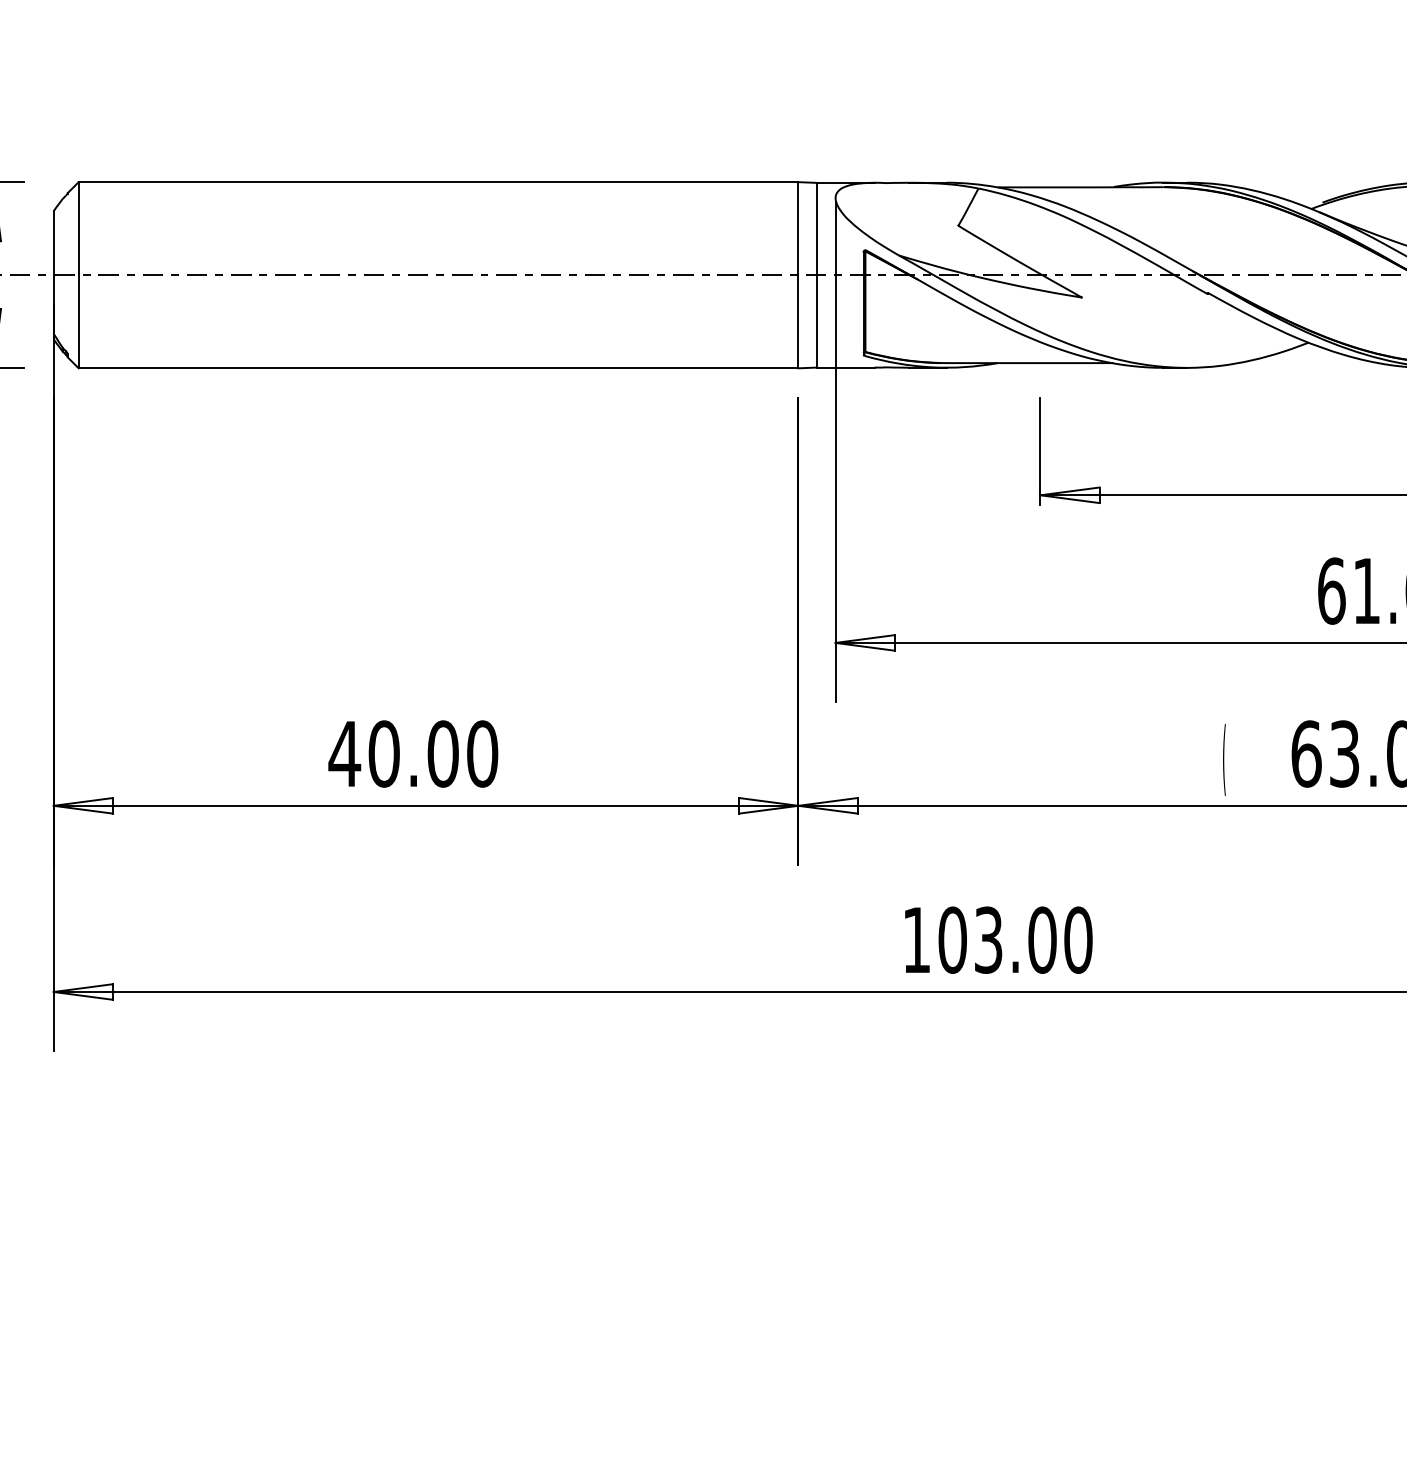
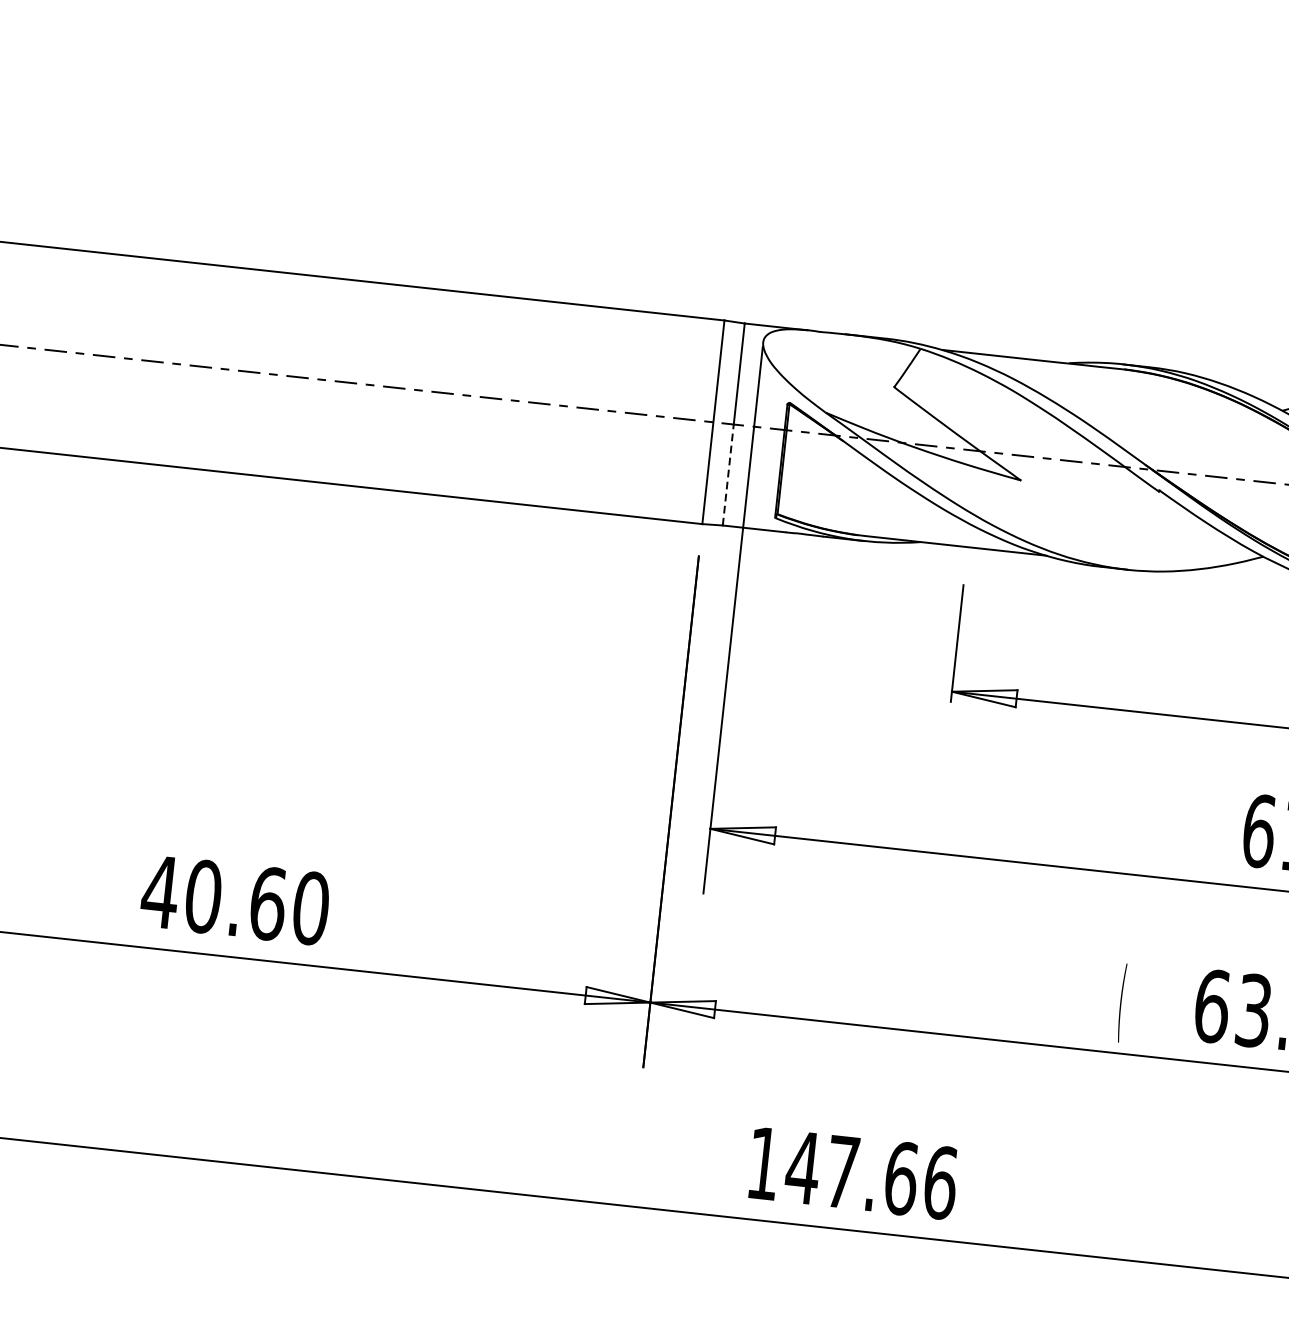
line: (817, 320) -> (728, 474), solid -> dashed
text: (443, 753) -> (268, 903), 40.00 -> 40.60
text: (1014, 939) -> (870, 1174), 103.00 -> 147.66

